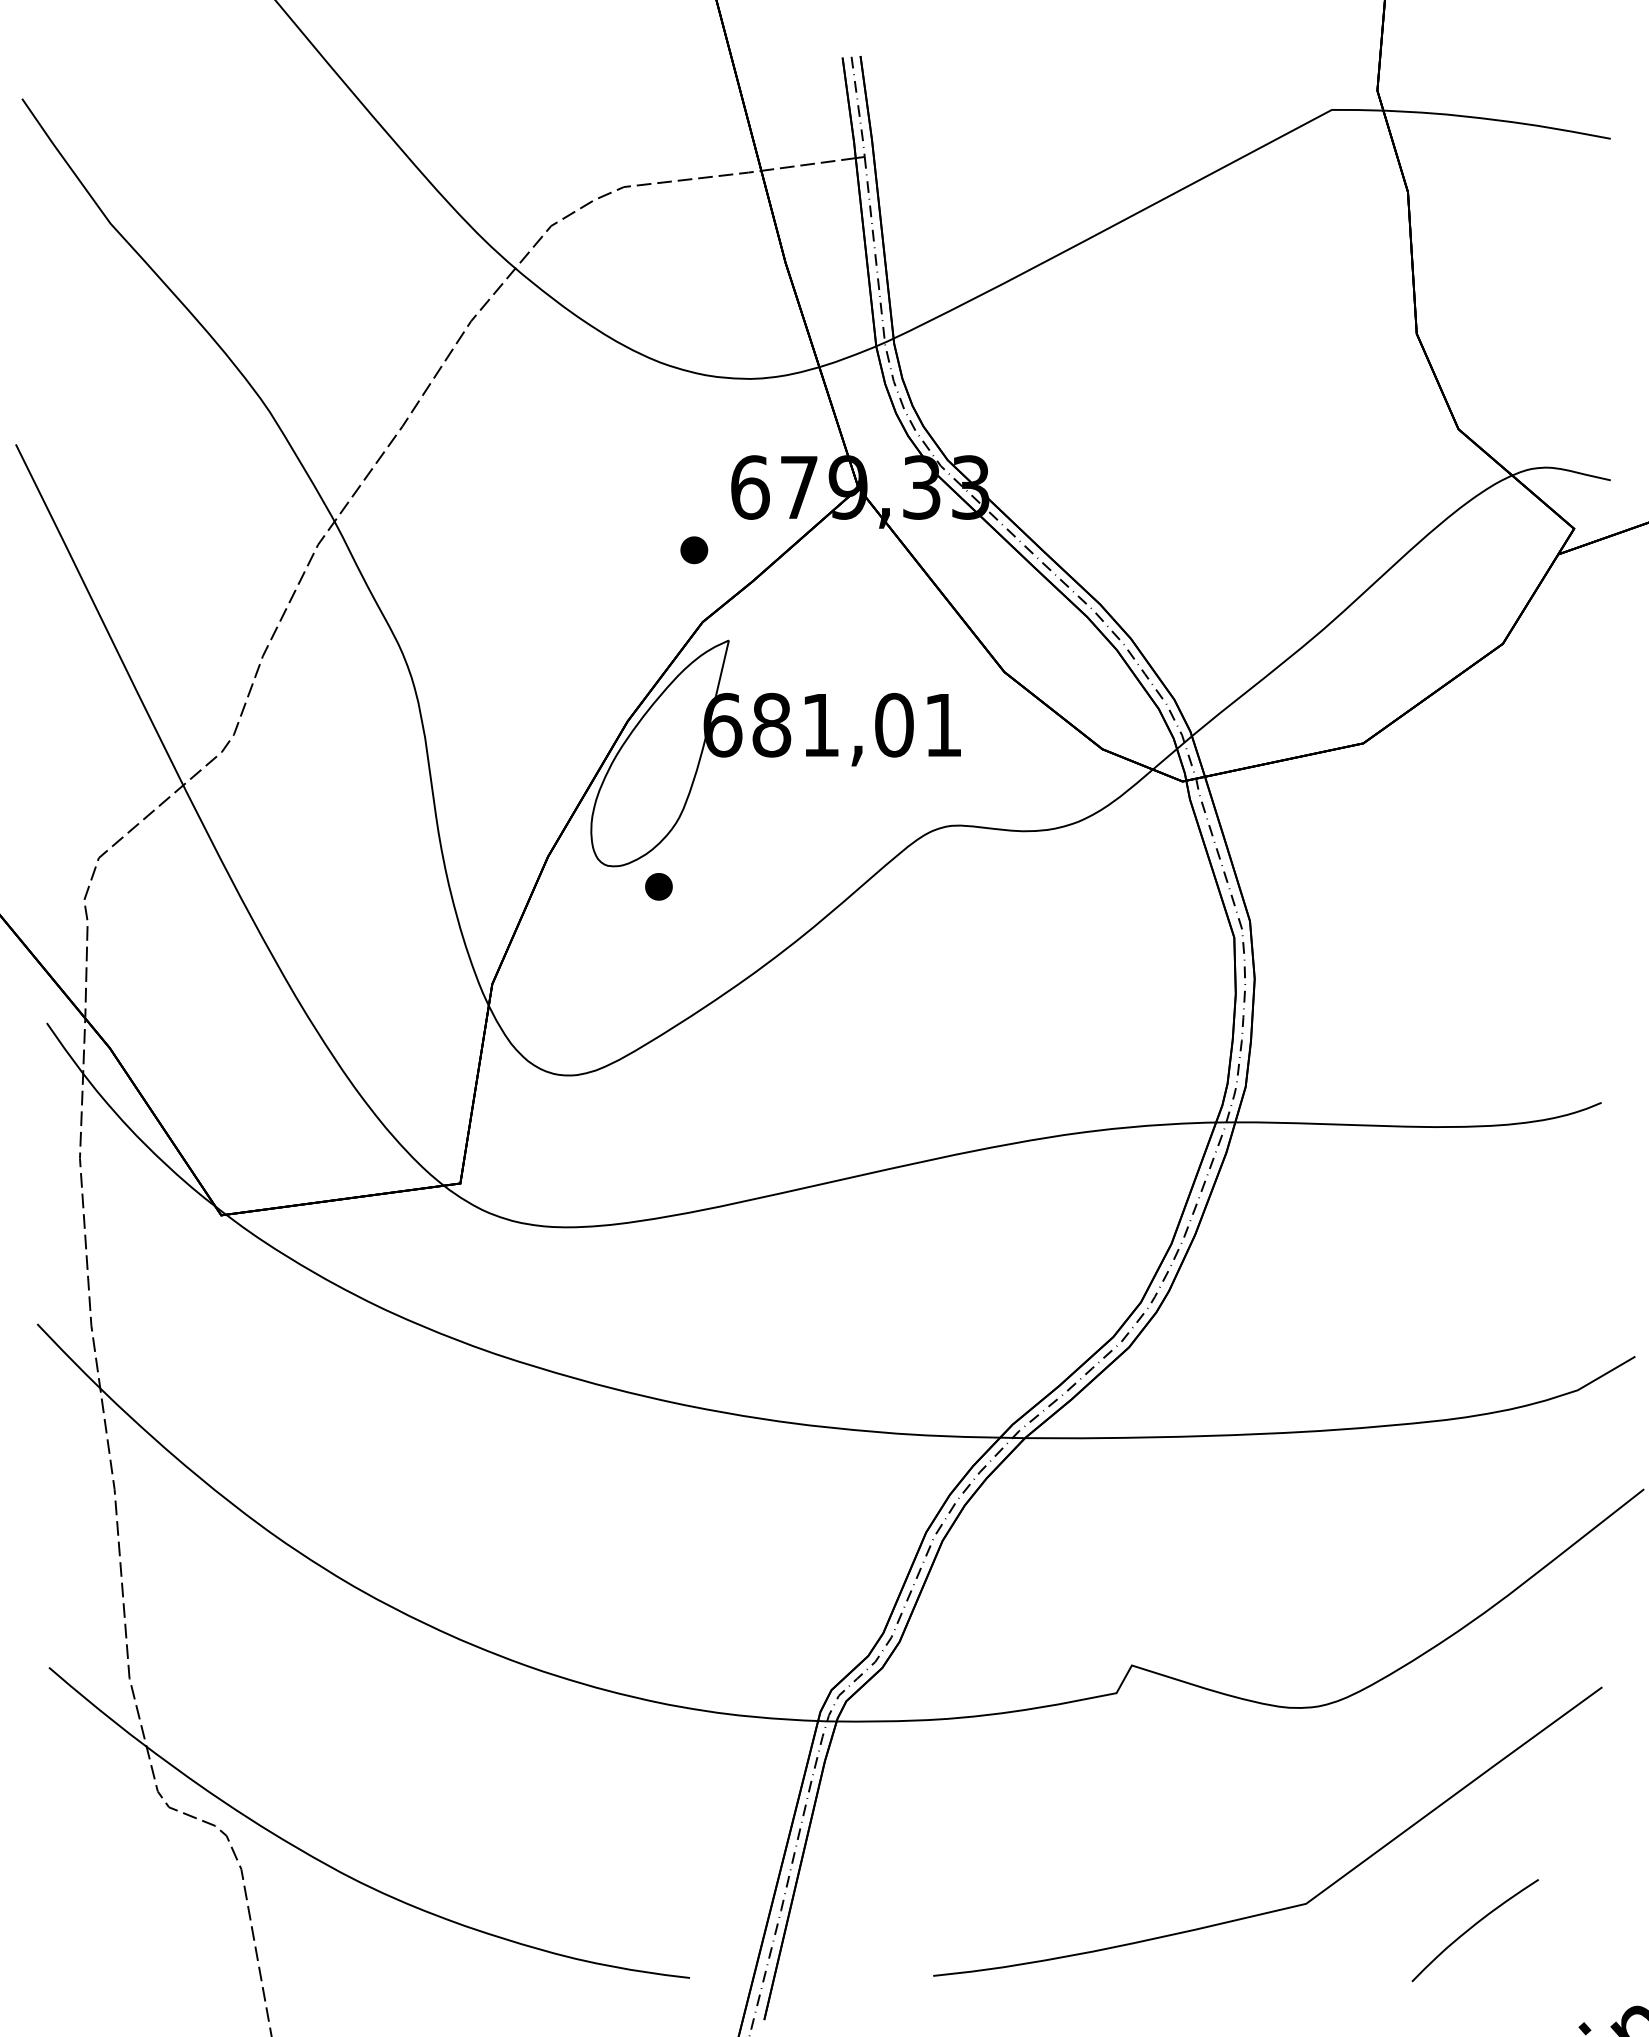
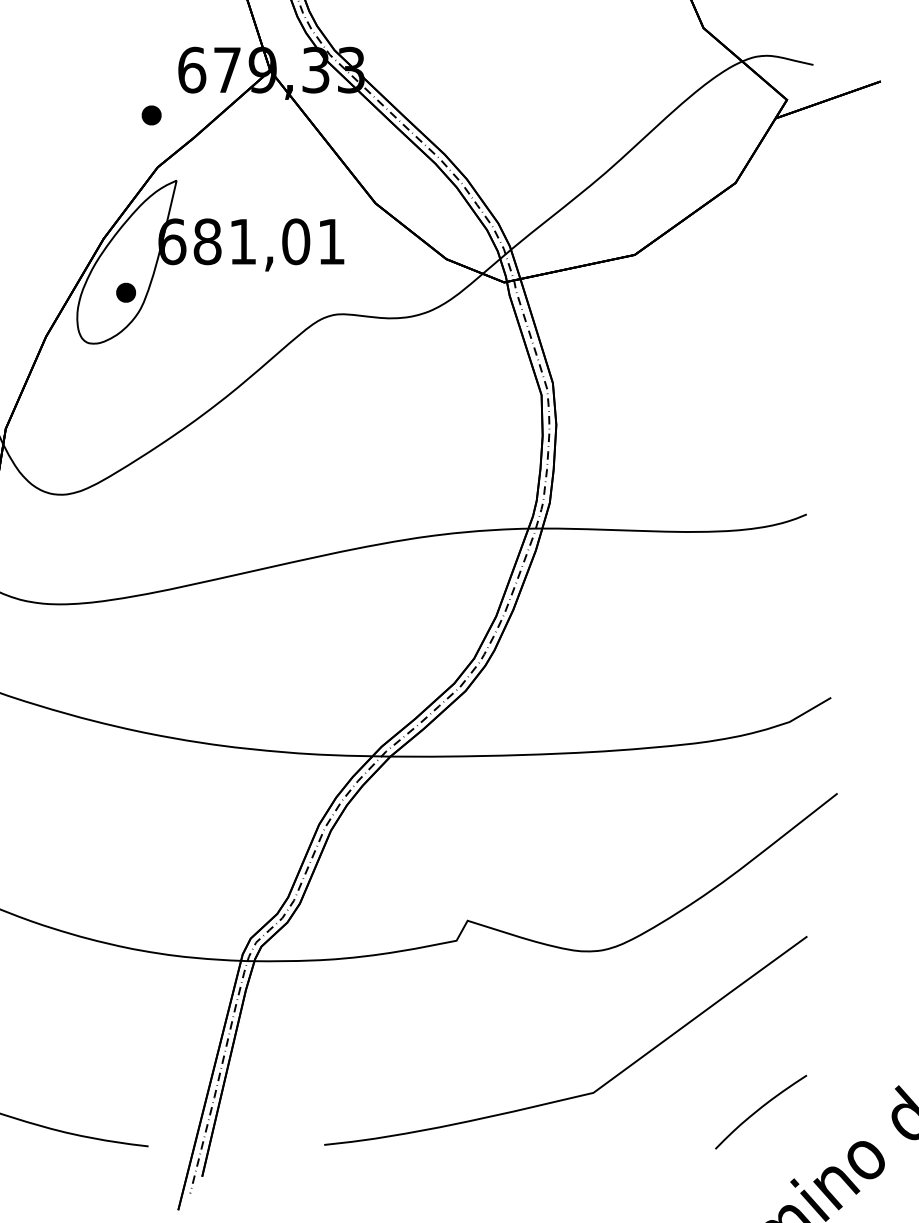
part: (658, 886) -> (125, 292), moved
curve: (1473, 1927) -> (759, 1109), moved

